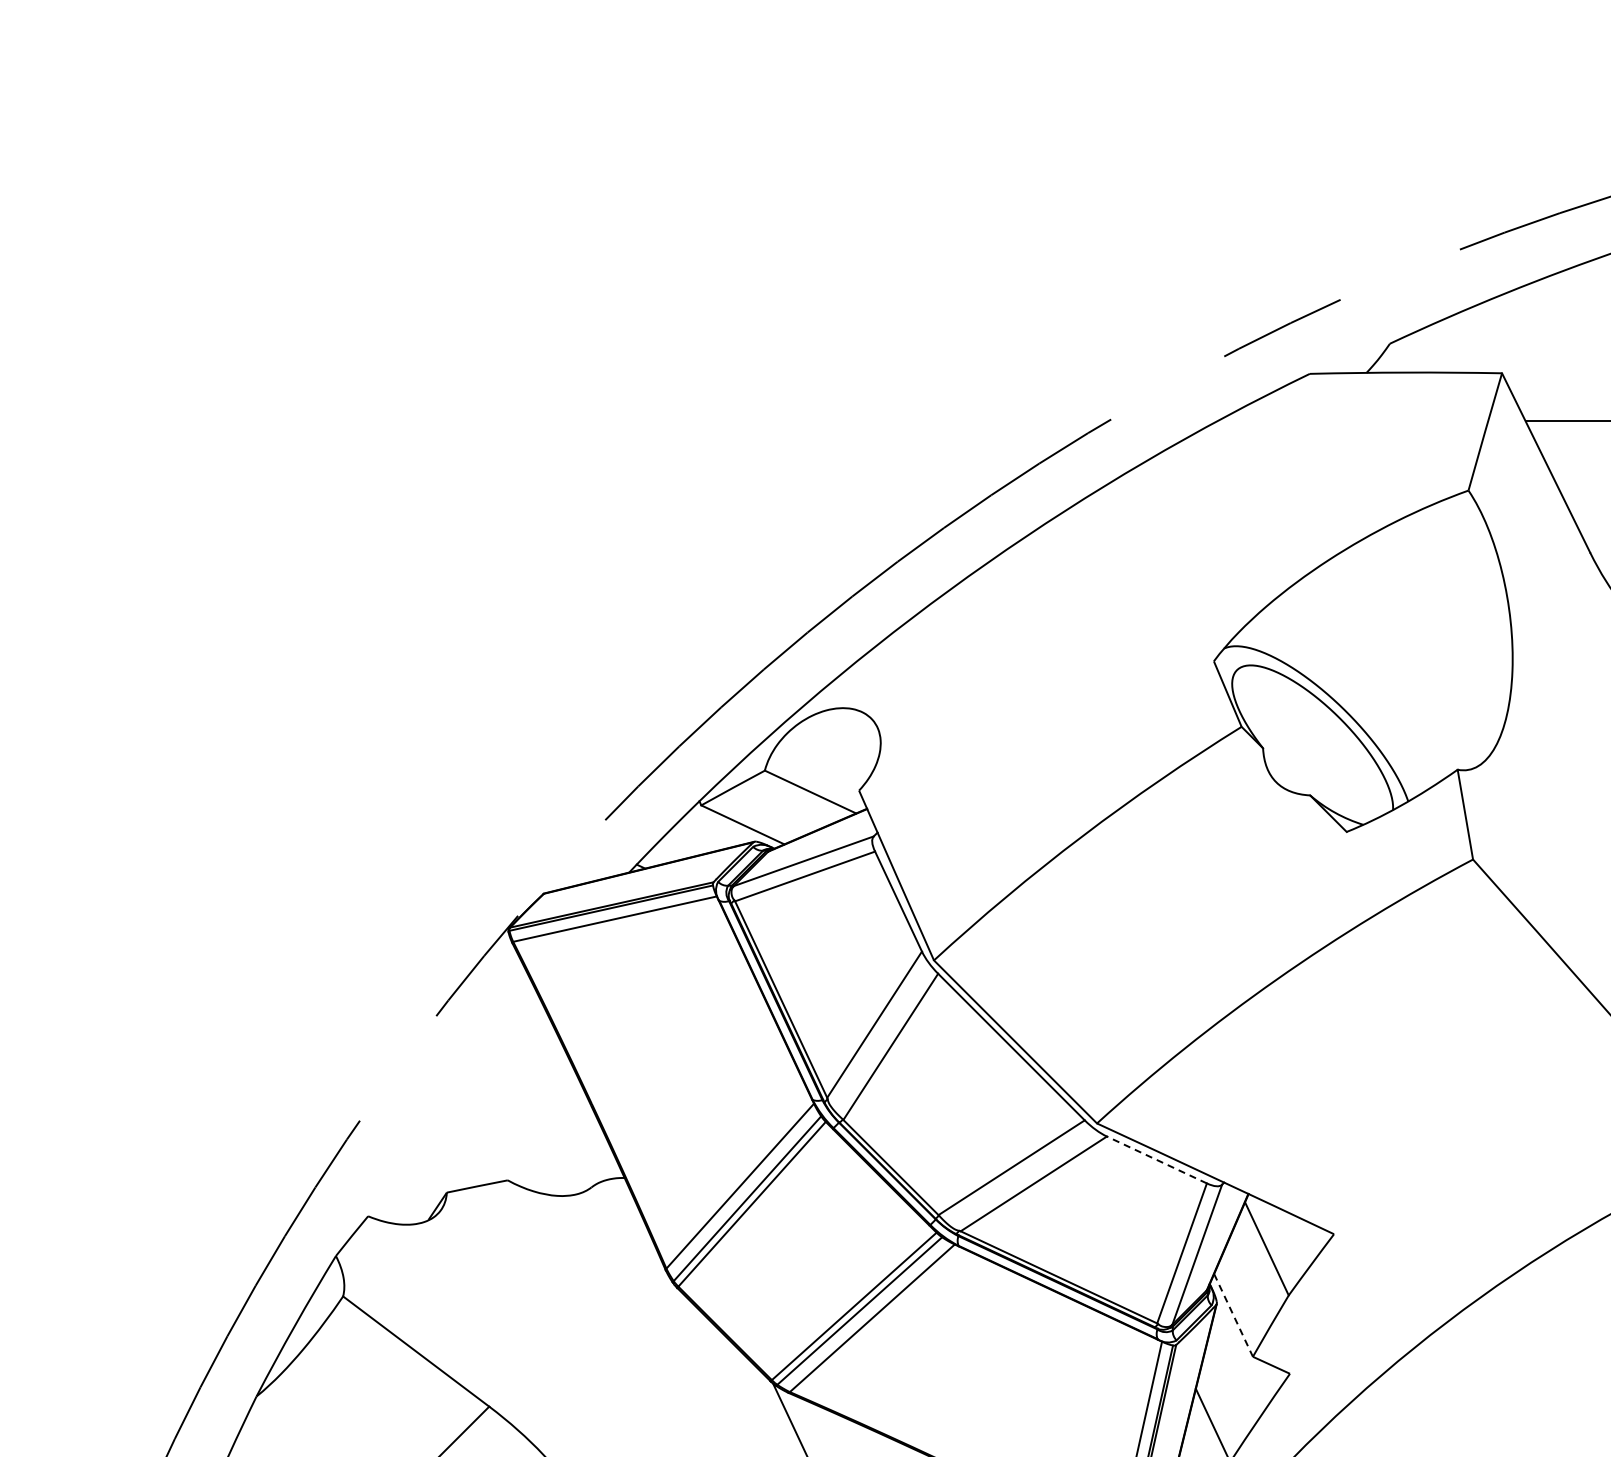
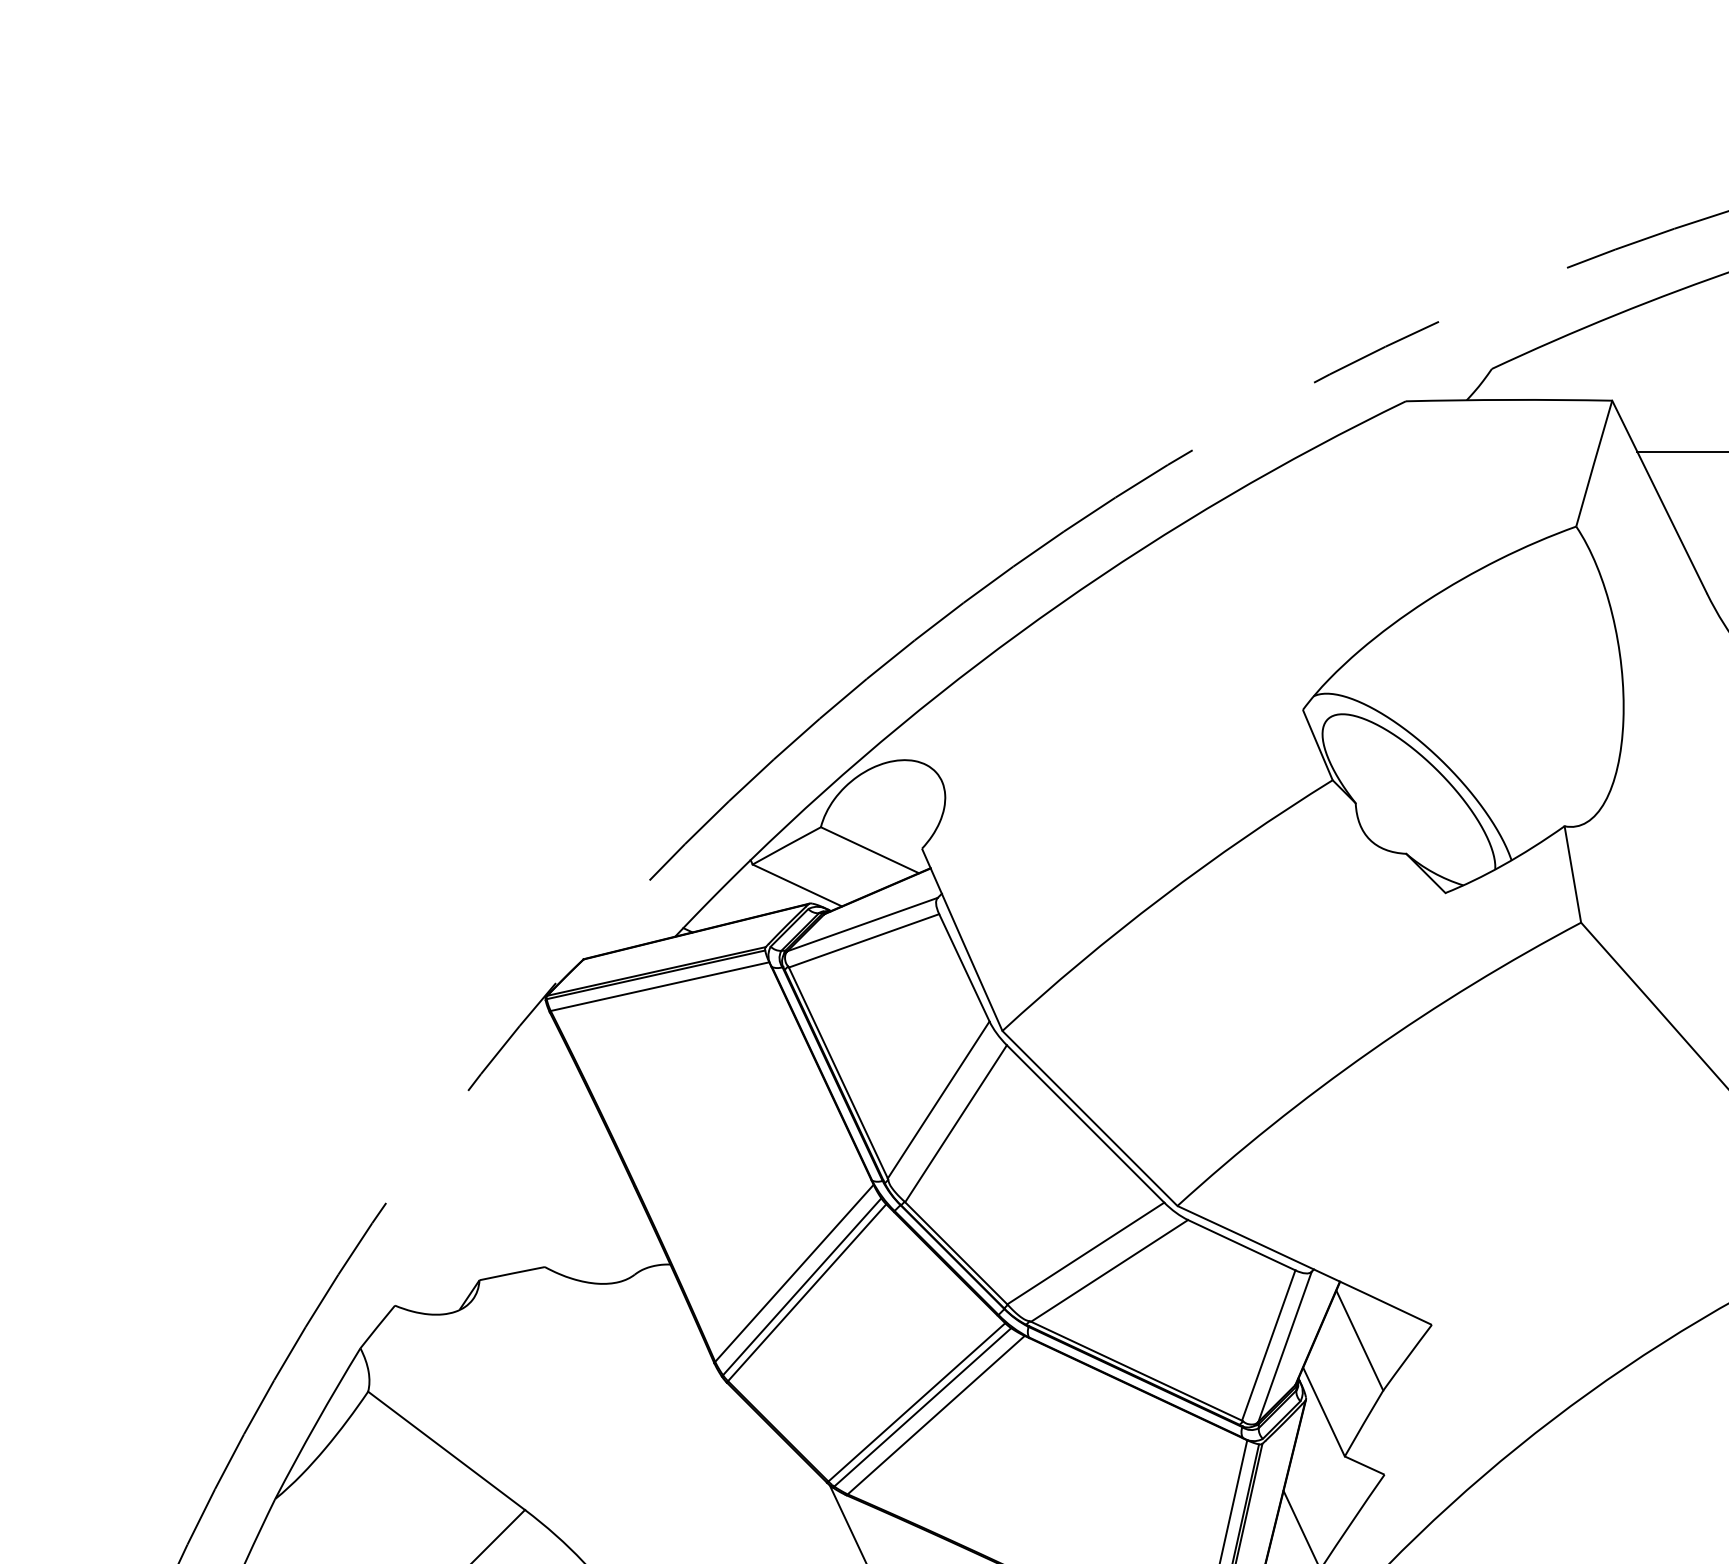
line: (1156, 1159) -> (1241, 1244), dashed -> solid
line: (1233, 1315) -> (1323, 1412), dashed -> solid

